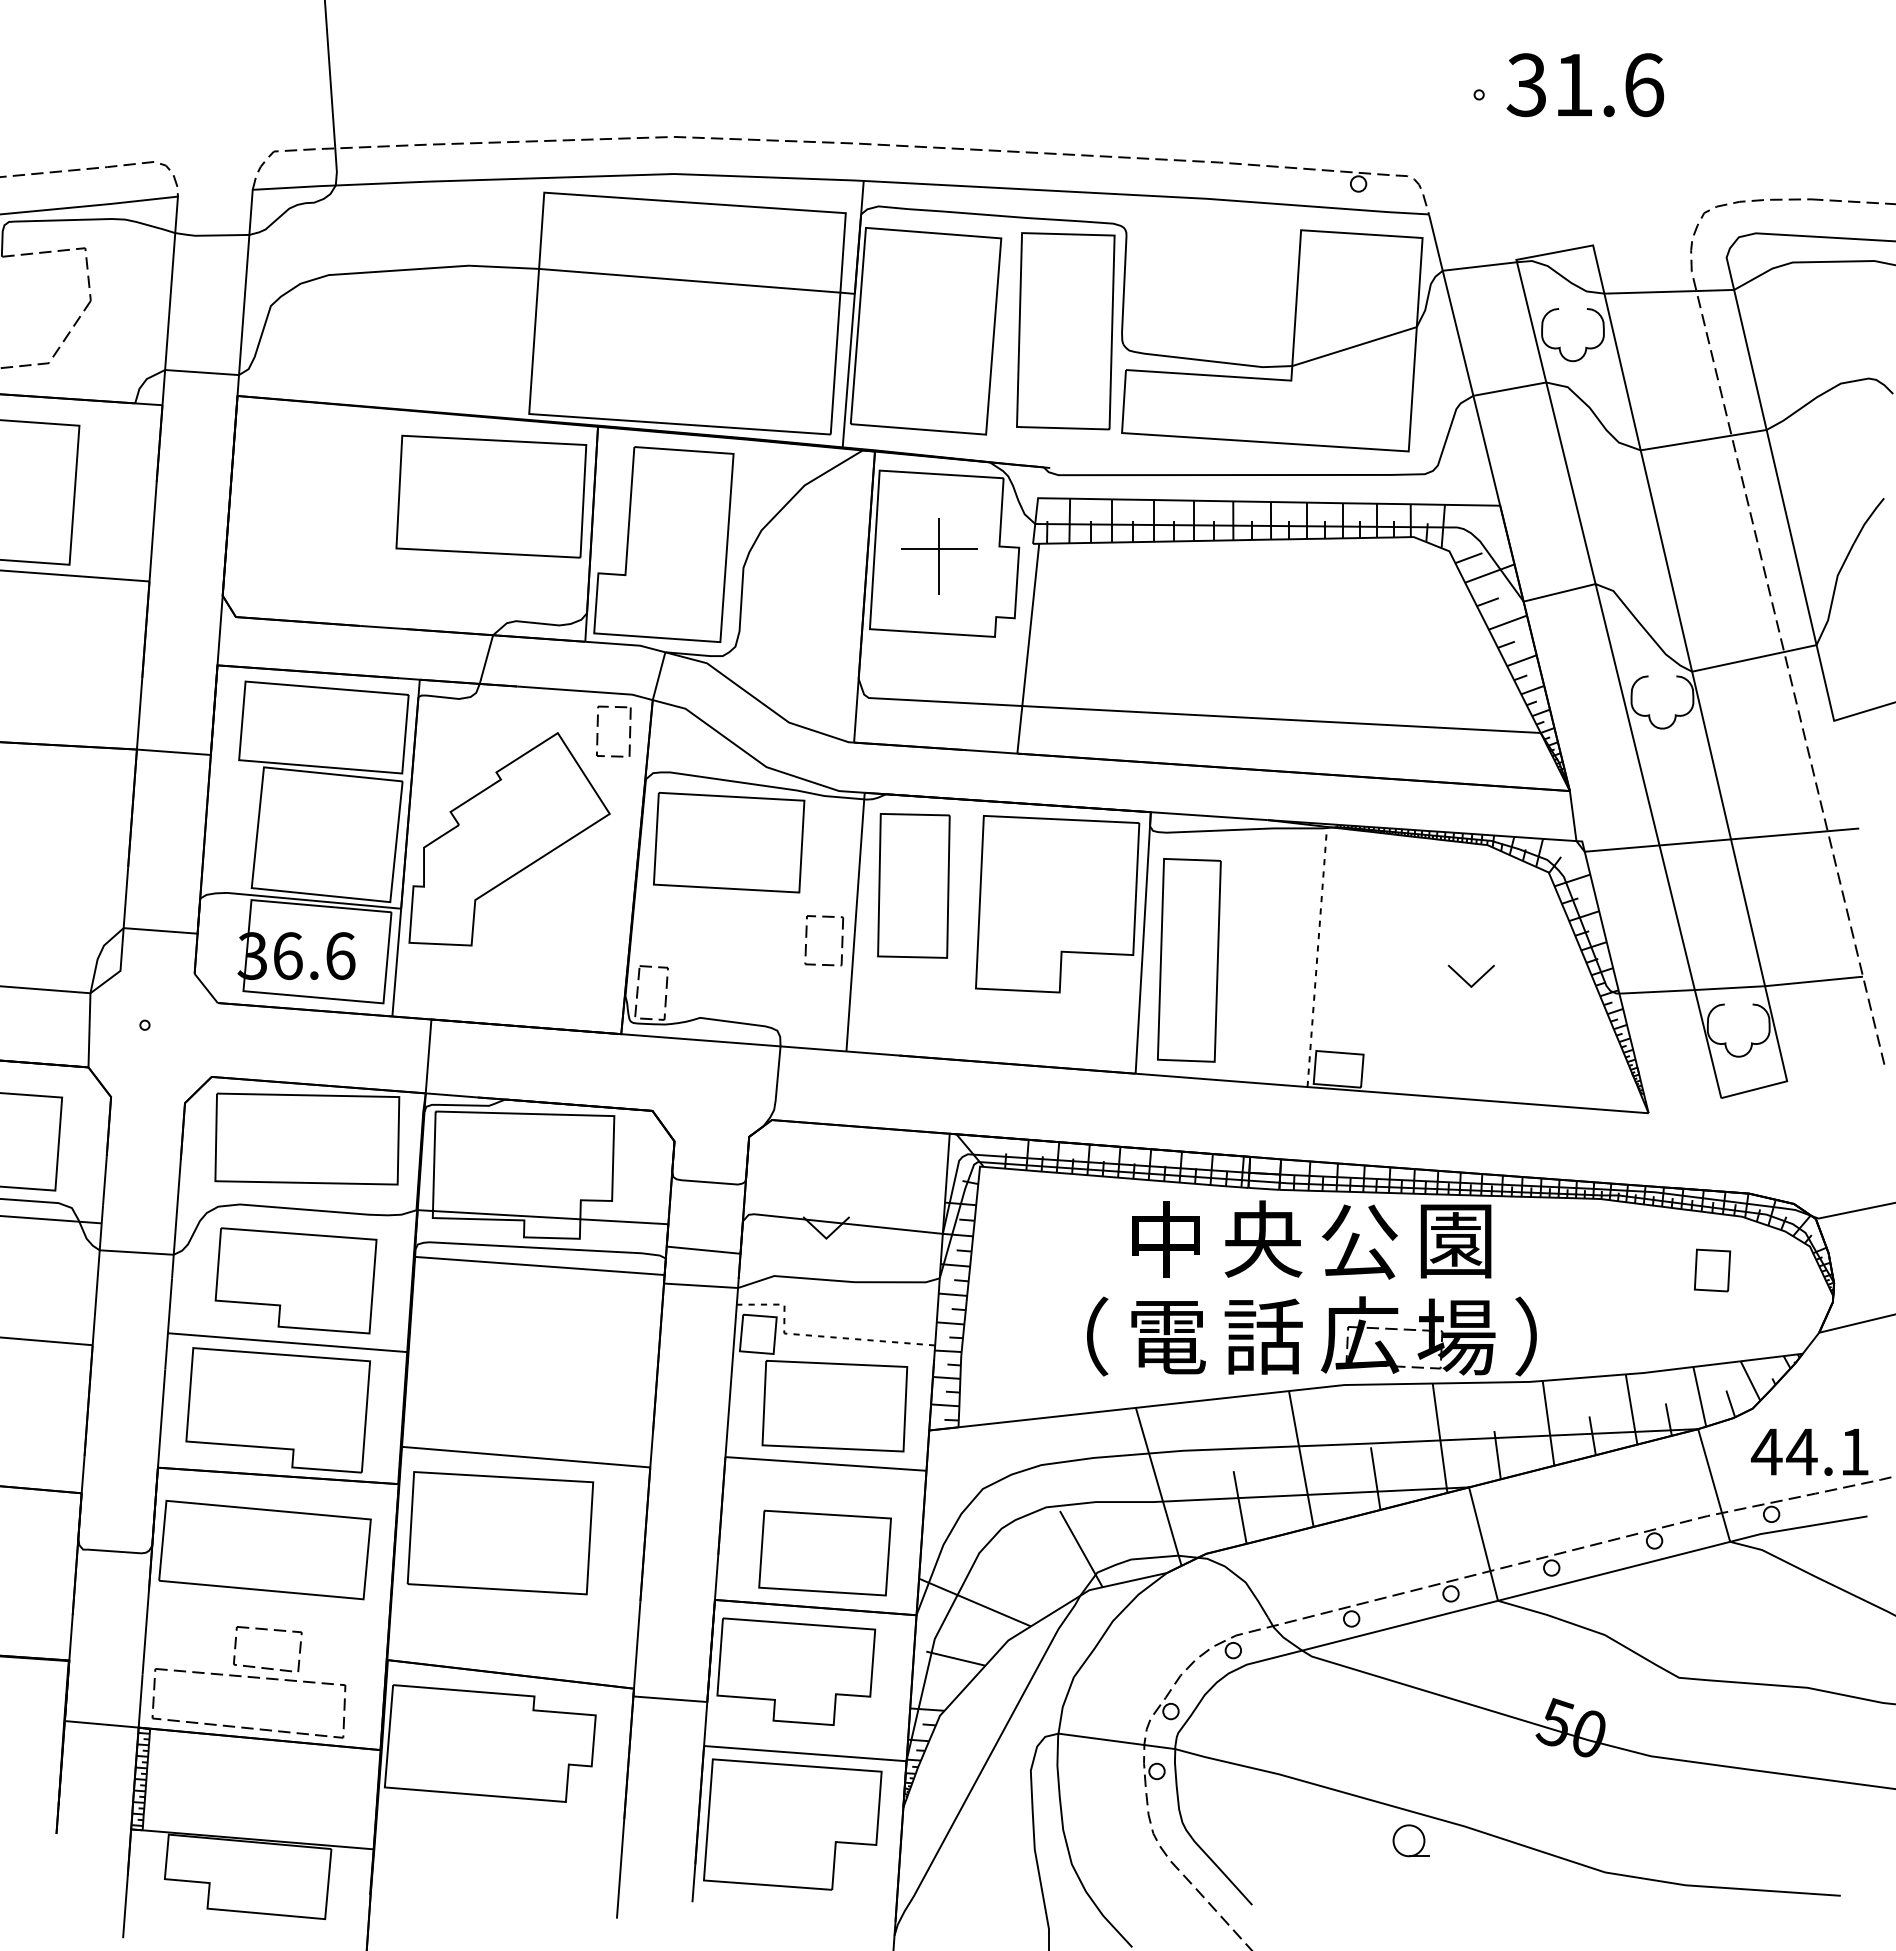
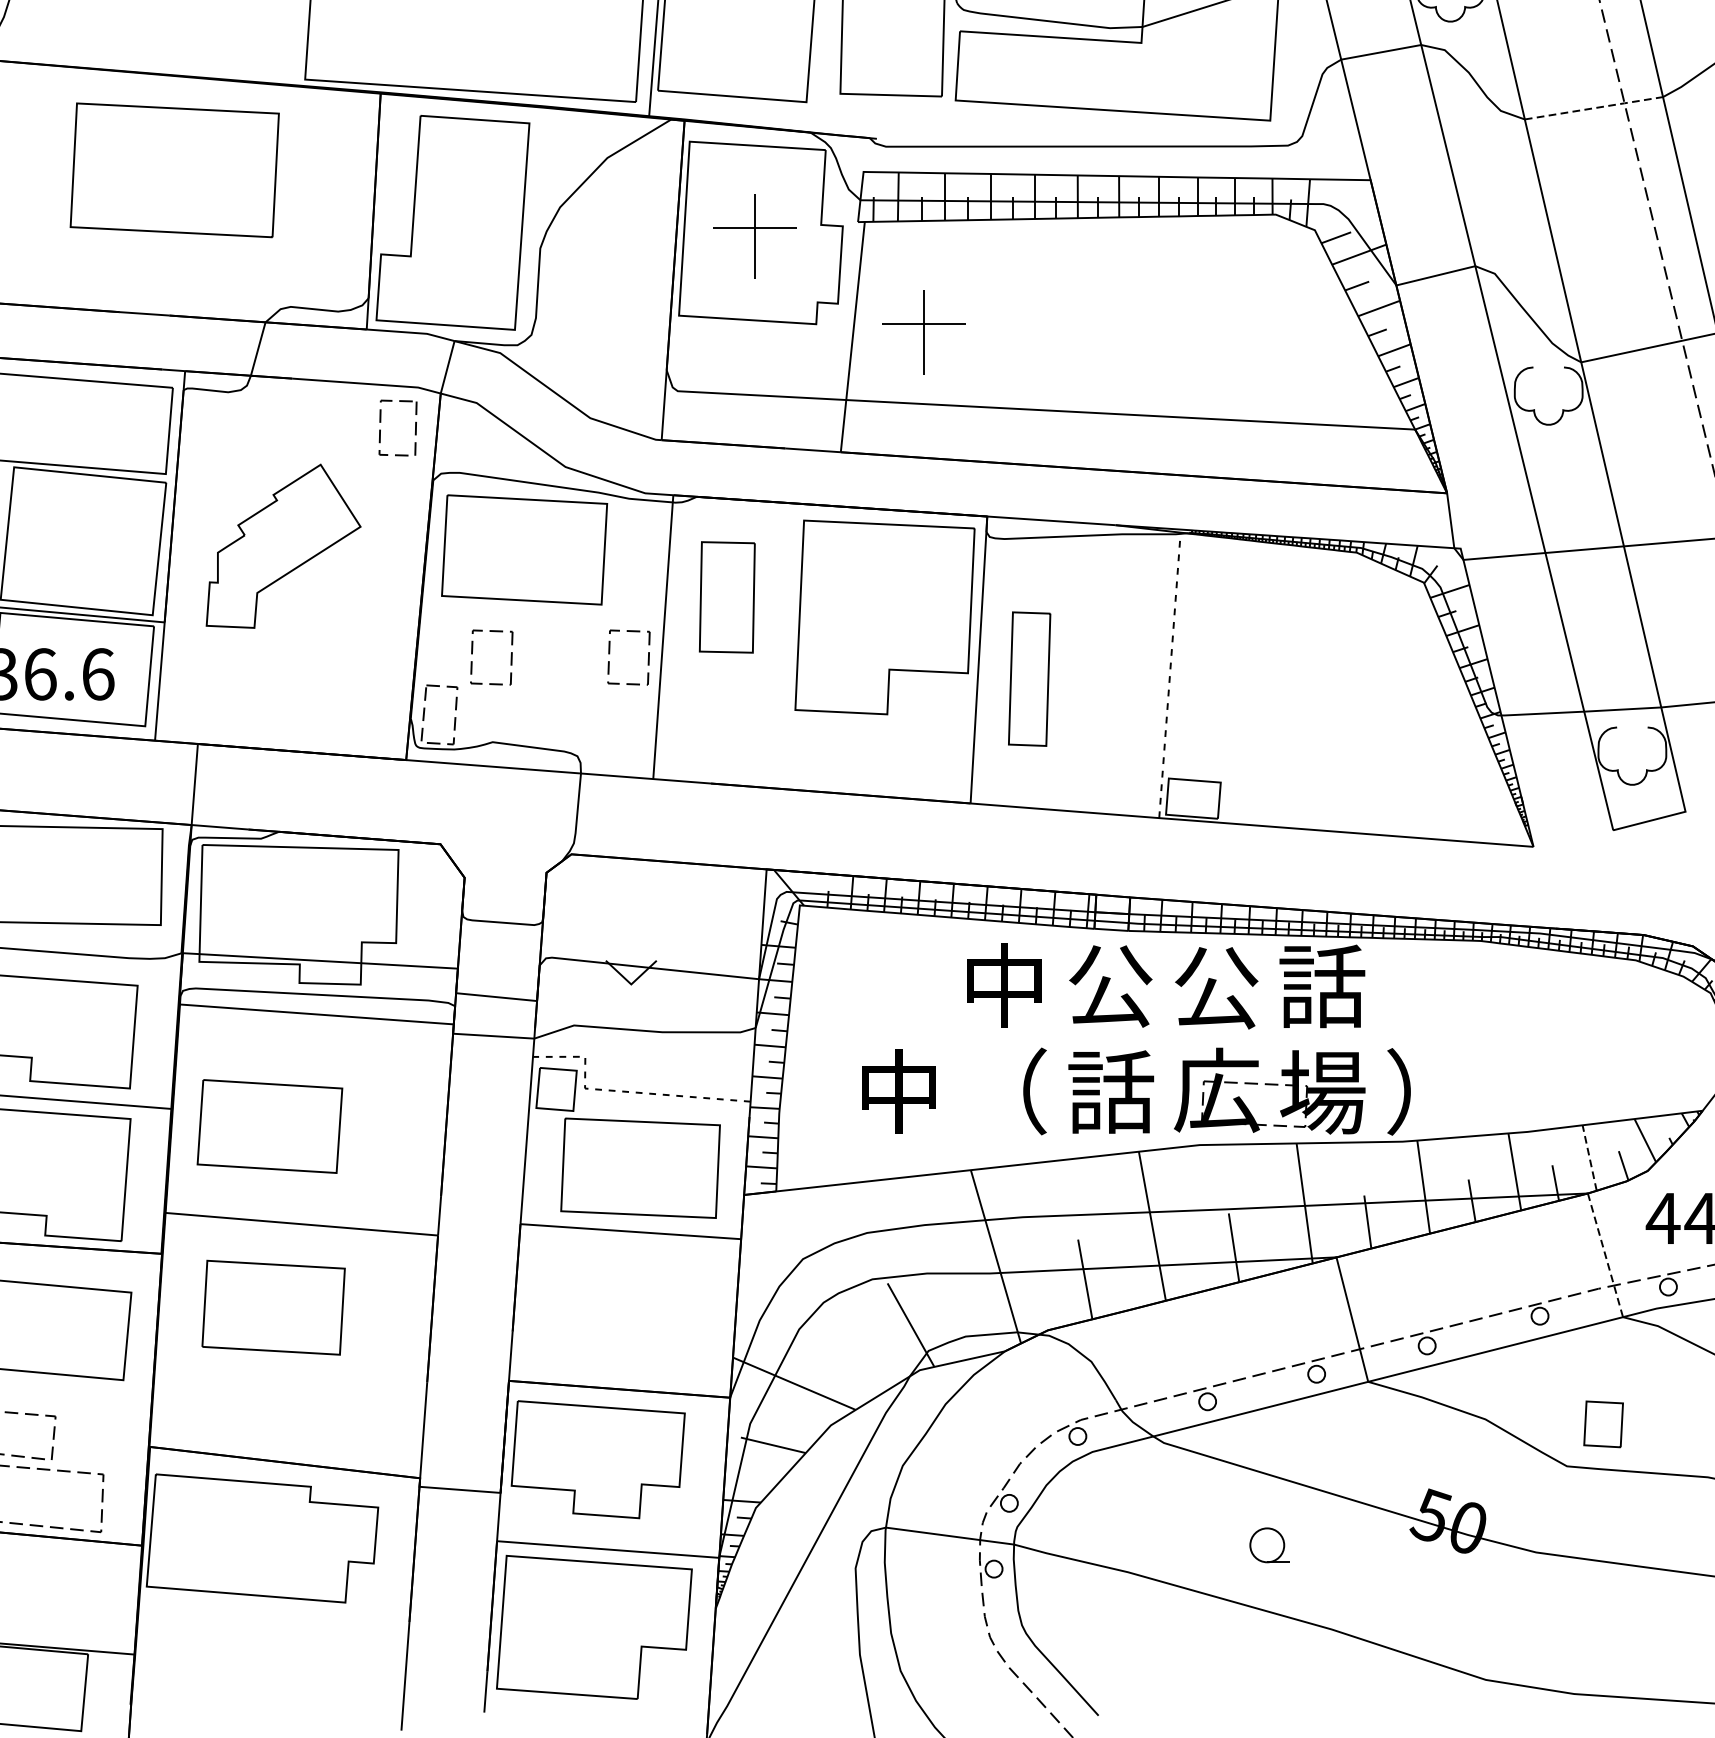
line: (1704, 440) -> (1594, 108), solid -> dashed
part: (491, 496) -> (174, 170), moved
part: (1093, 644) -> (924, 332), added
part: (509, 839) -> (283, 546), size x0.7
part: (913, 885) -> (726, 596), size x0.7
part: (716, 940) -> (510, 657), added
part: (1189, 960) -> (1029, 679), size x0.6
part: (1466, 980) -> (1333, 701), removed
text: (1263, 1239) -> (1110, 985), 央 -> 公
text: (1456, 1240) -> (1322, 986), 園 -> 話
part: (1712, 1270) -> (1603, 1424), moved
text: (1072, 1336) -> (901, 1091), （ -> 中
text: (1168, 1336) -> (1006, 1091), 電 -> （
line: (1699, 1396) -> (1589, 1157), solid -> dashed
line: (1714, 1486) -> (1605, 1256), solid -> dashed
part: (500, 1533) -> (273, 1307), size x0.7
part: (824, 1552) -> (269, 1125), moved
part: (1410, 1840) -> (1268, 1545), moved

